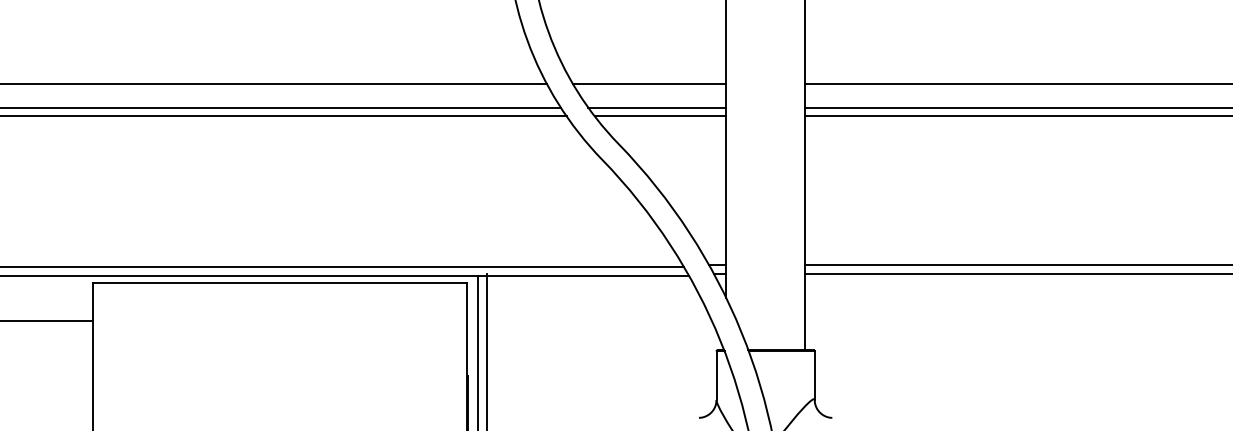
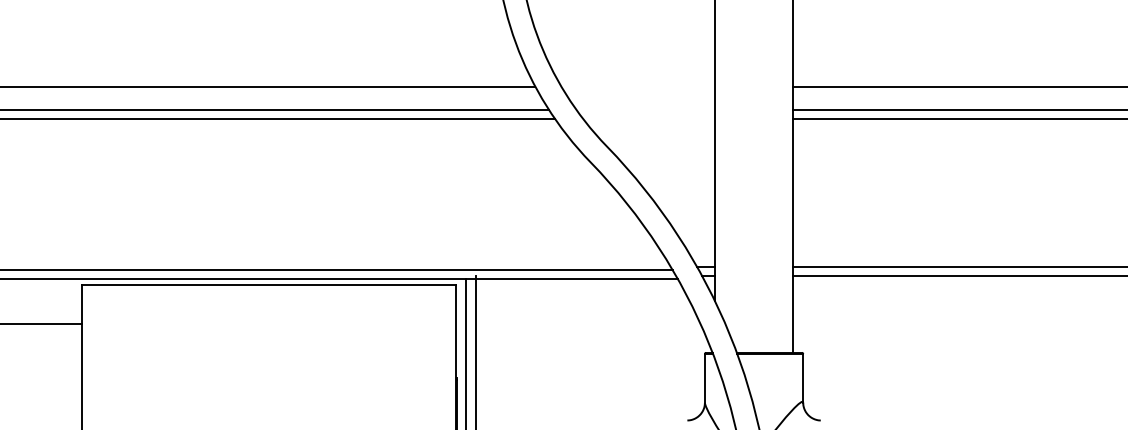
line: (649, 84) -> (637, 87), removed
line: (657, 107) -> (645, 110), removed
line: (660, 116) -> (648, 119), removed

